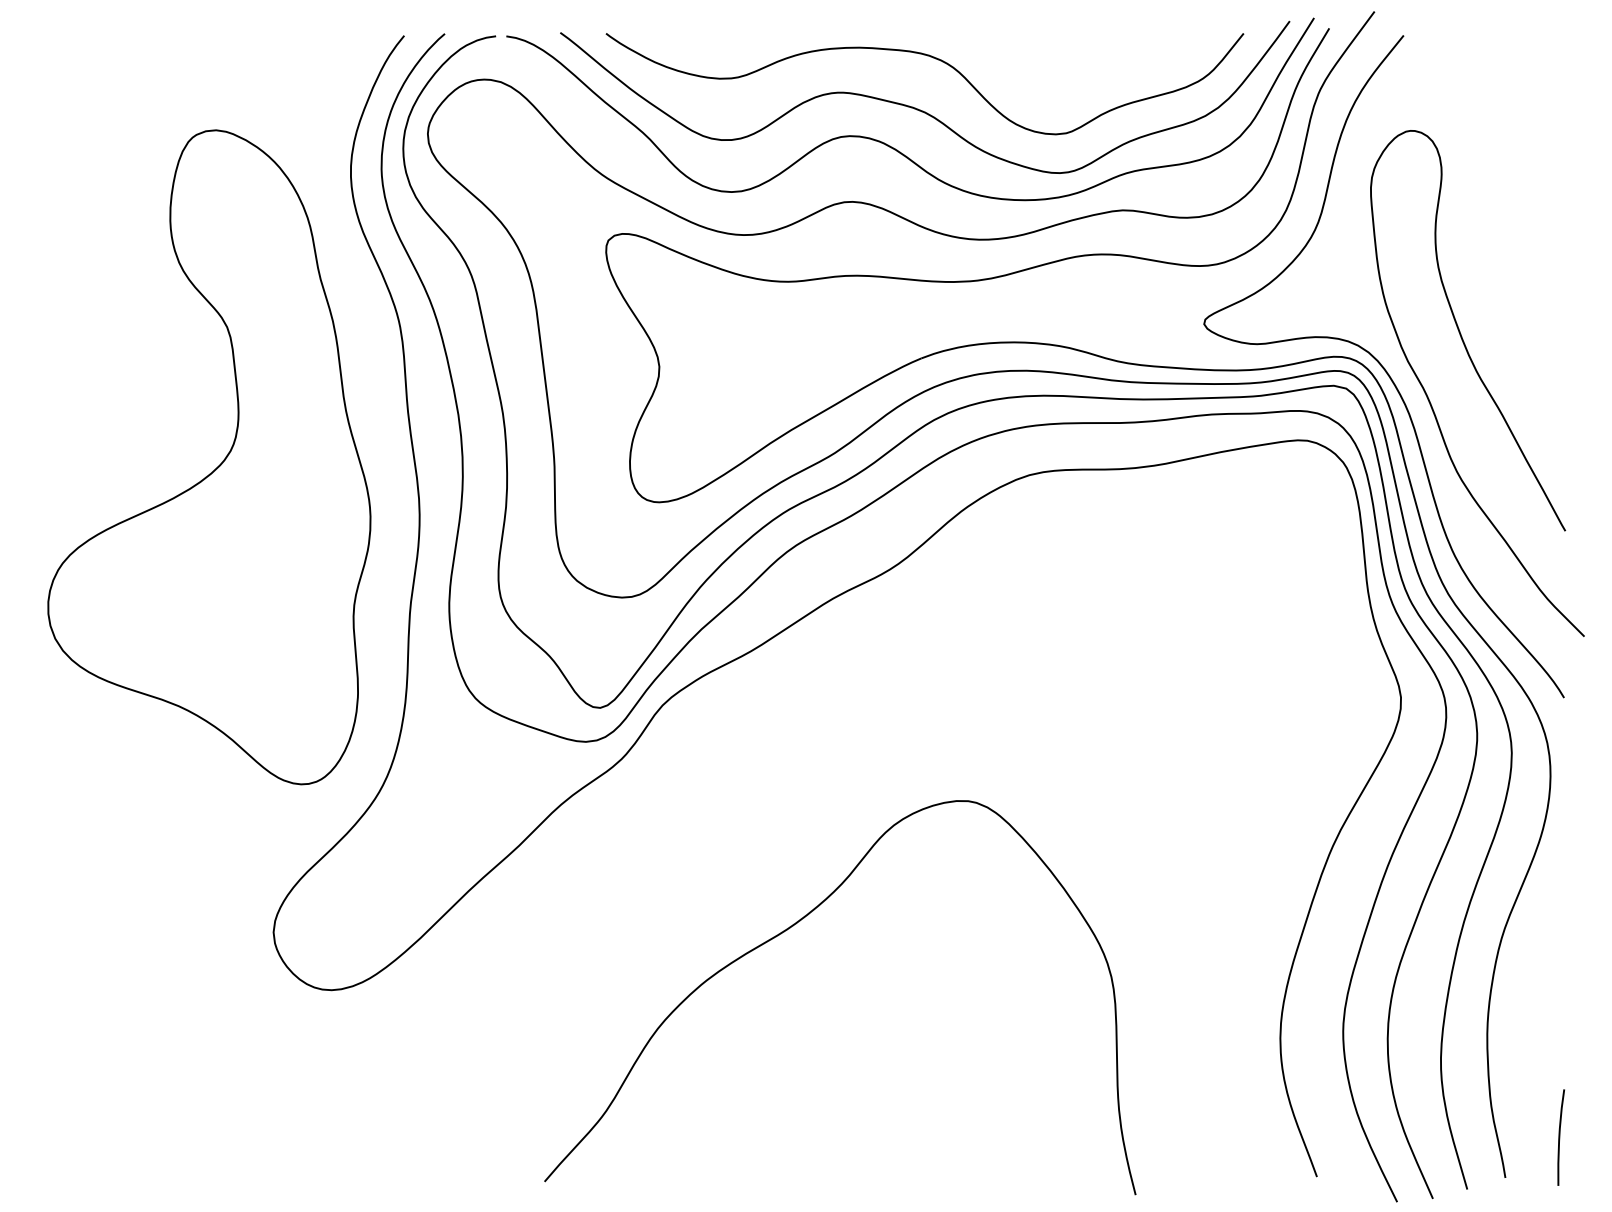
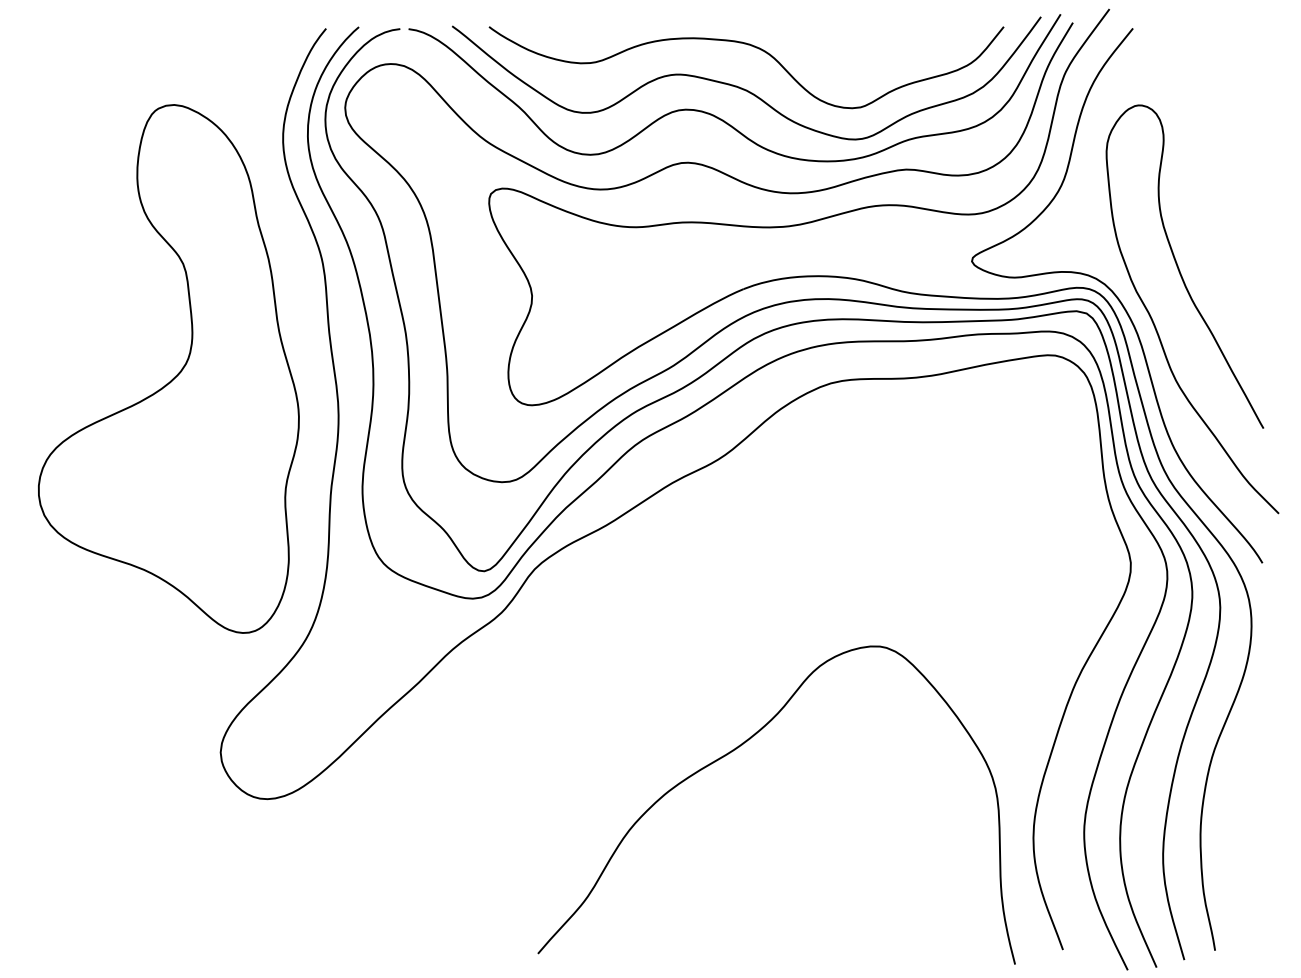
curve: (793, 926) -> (738, 747), moved
curve: (1560, 1137) -> (1259, 918), removed

